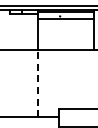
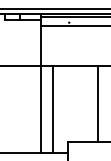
line: (82, 79) -> (98, 104), added
line: (38, 83) -> (41, 109), dashed -> solid
line: (47, 83) -> (52, 109), added

